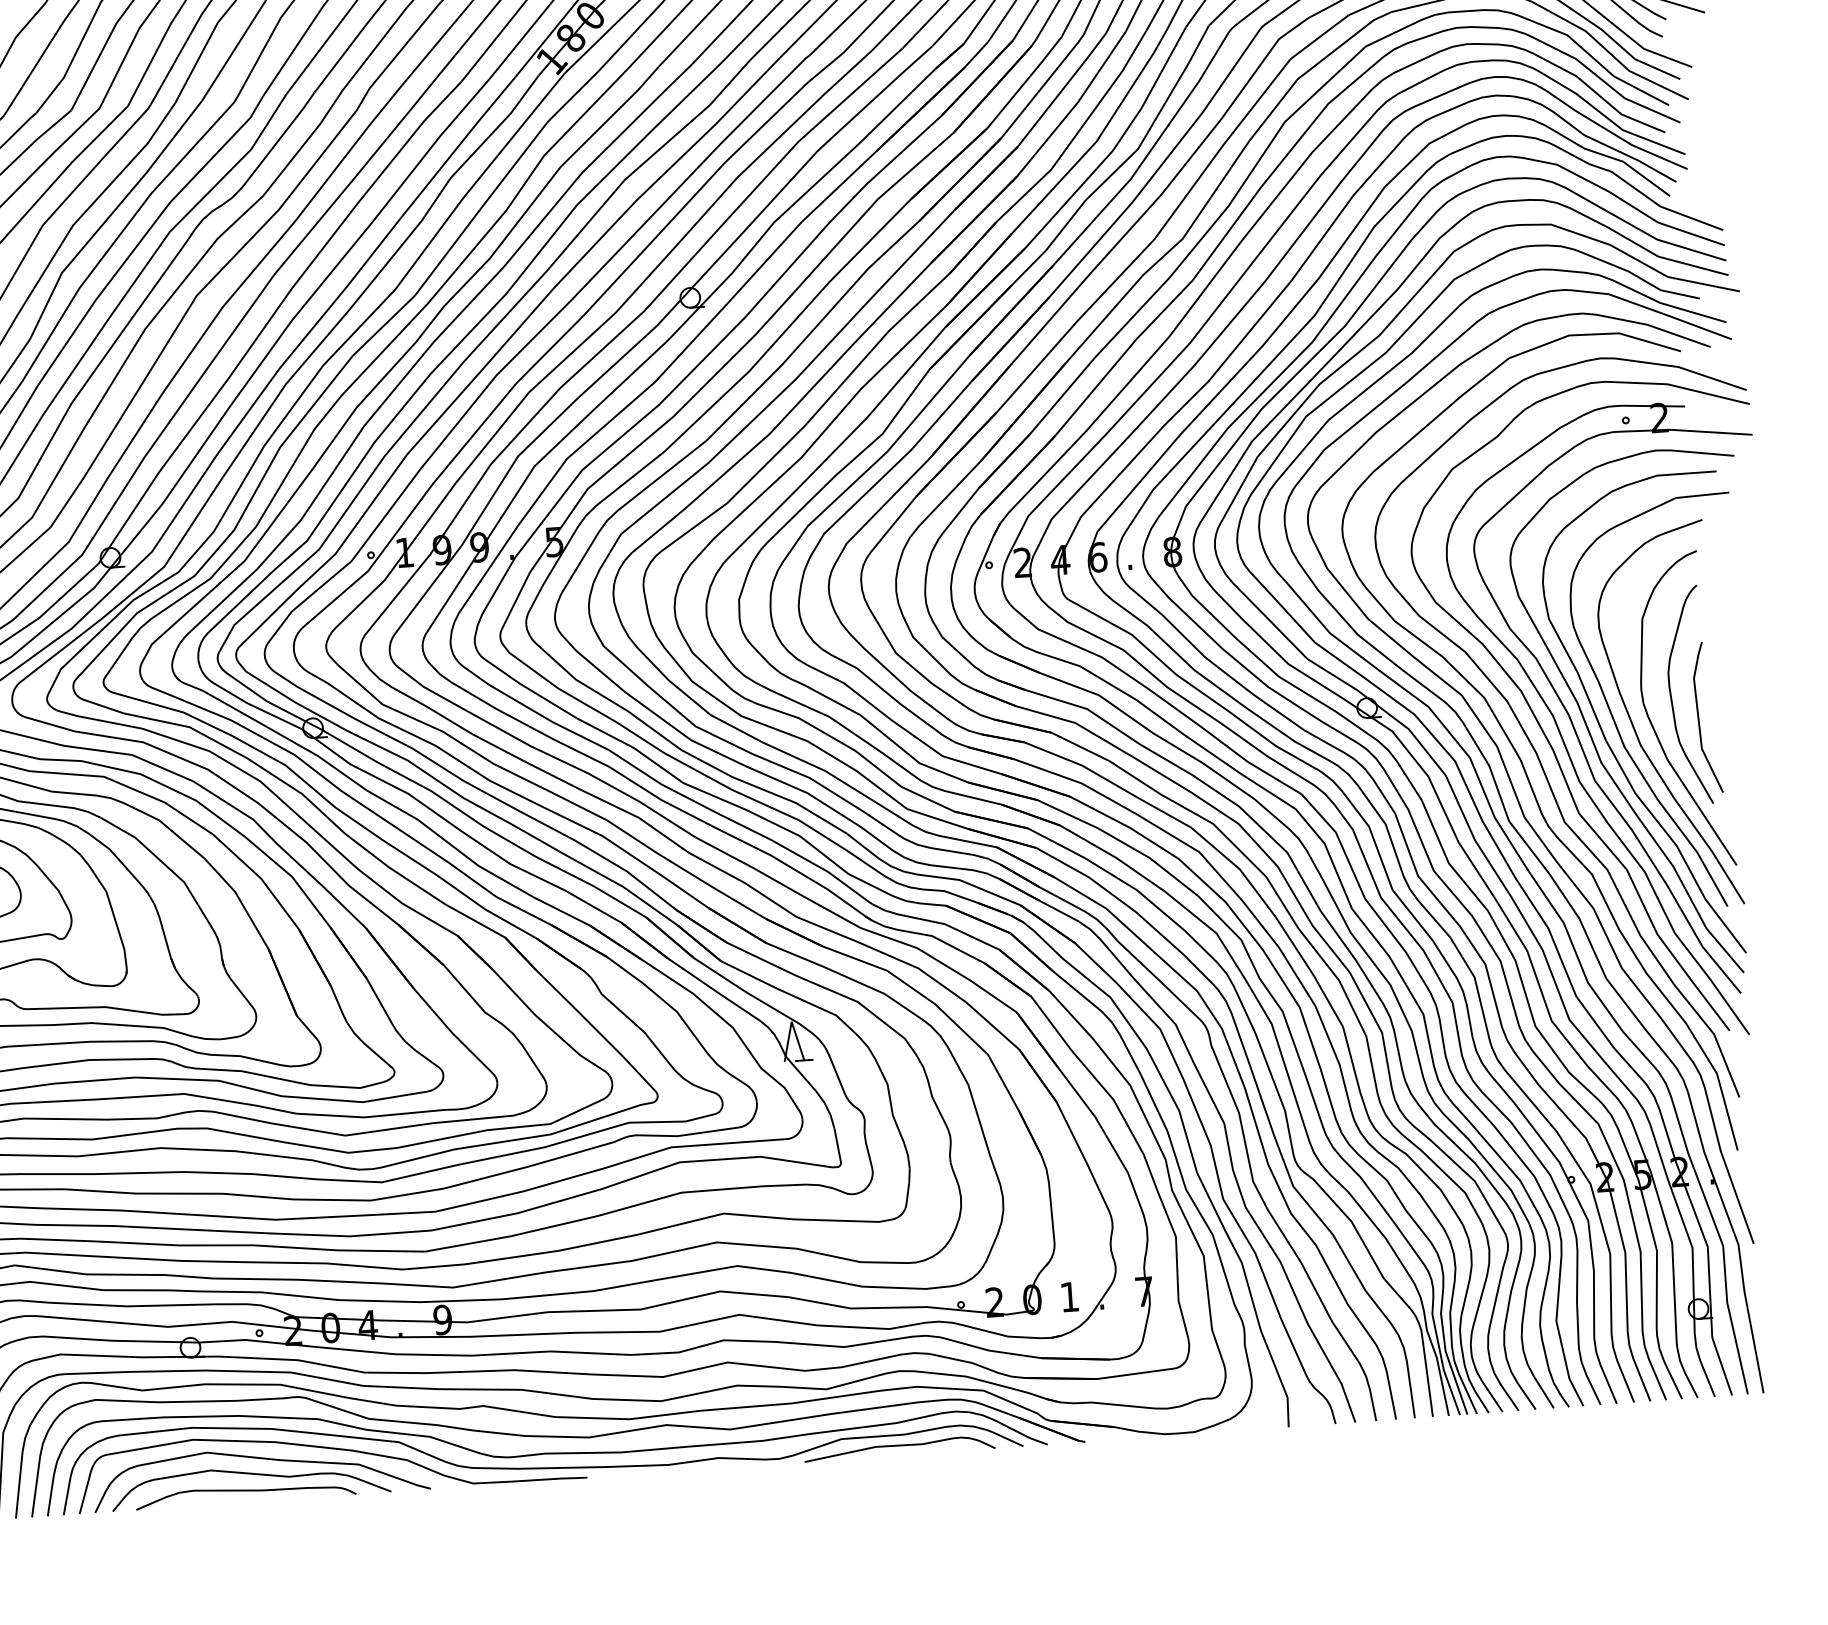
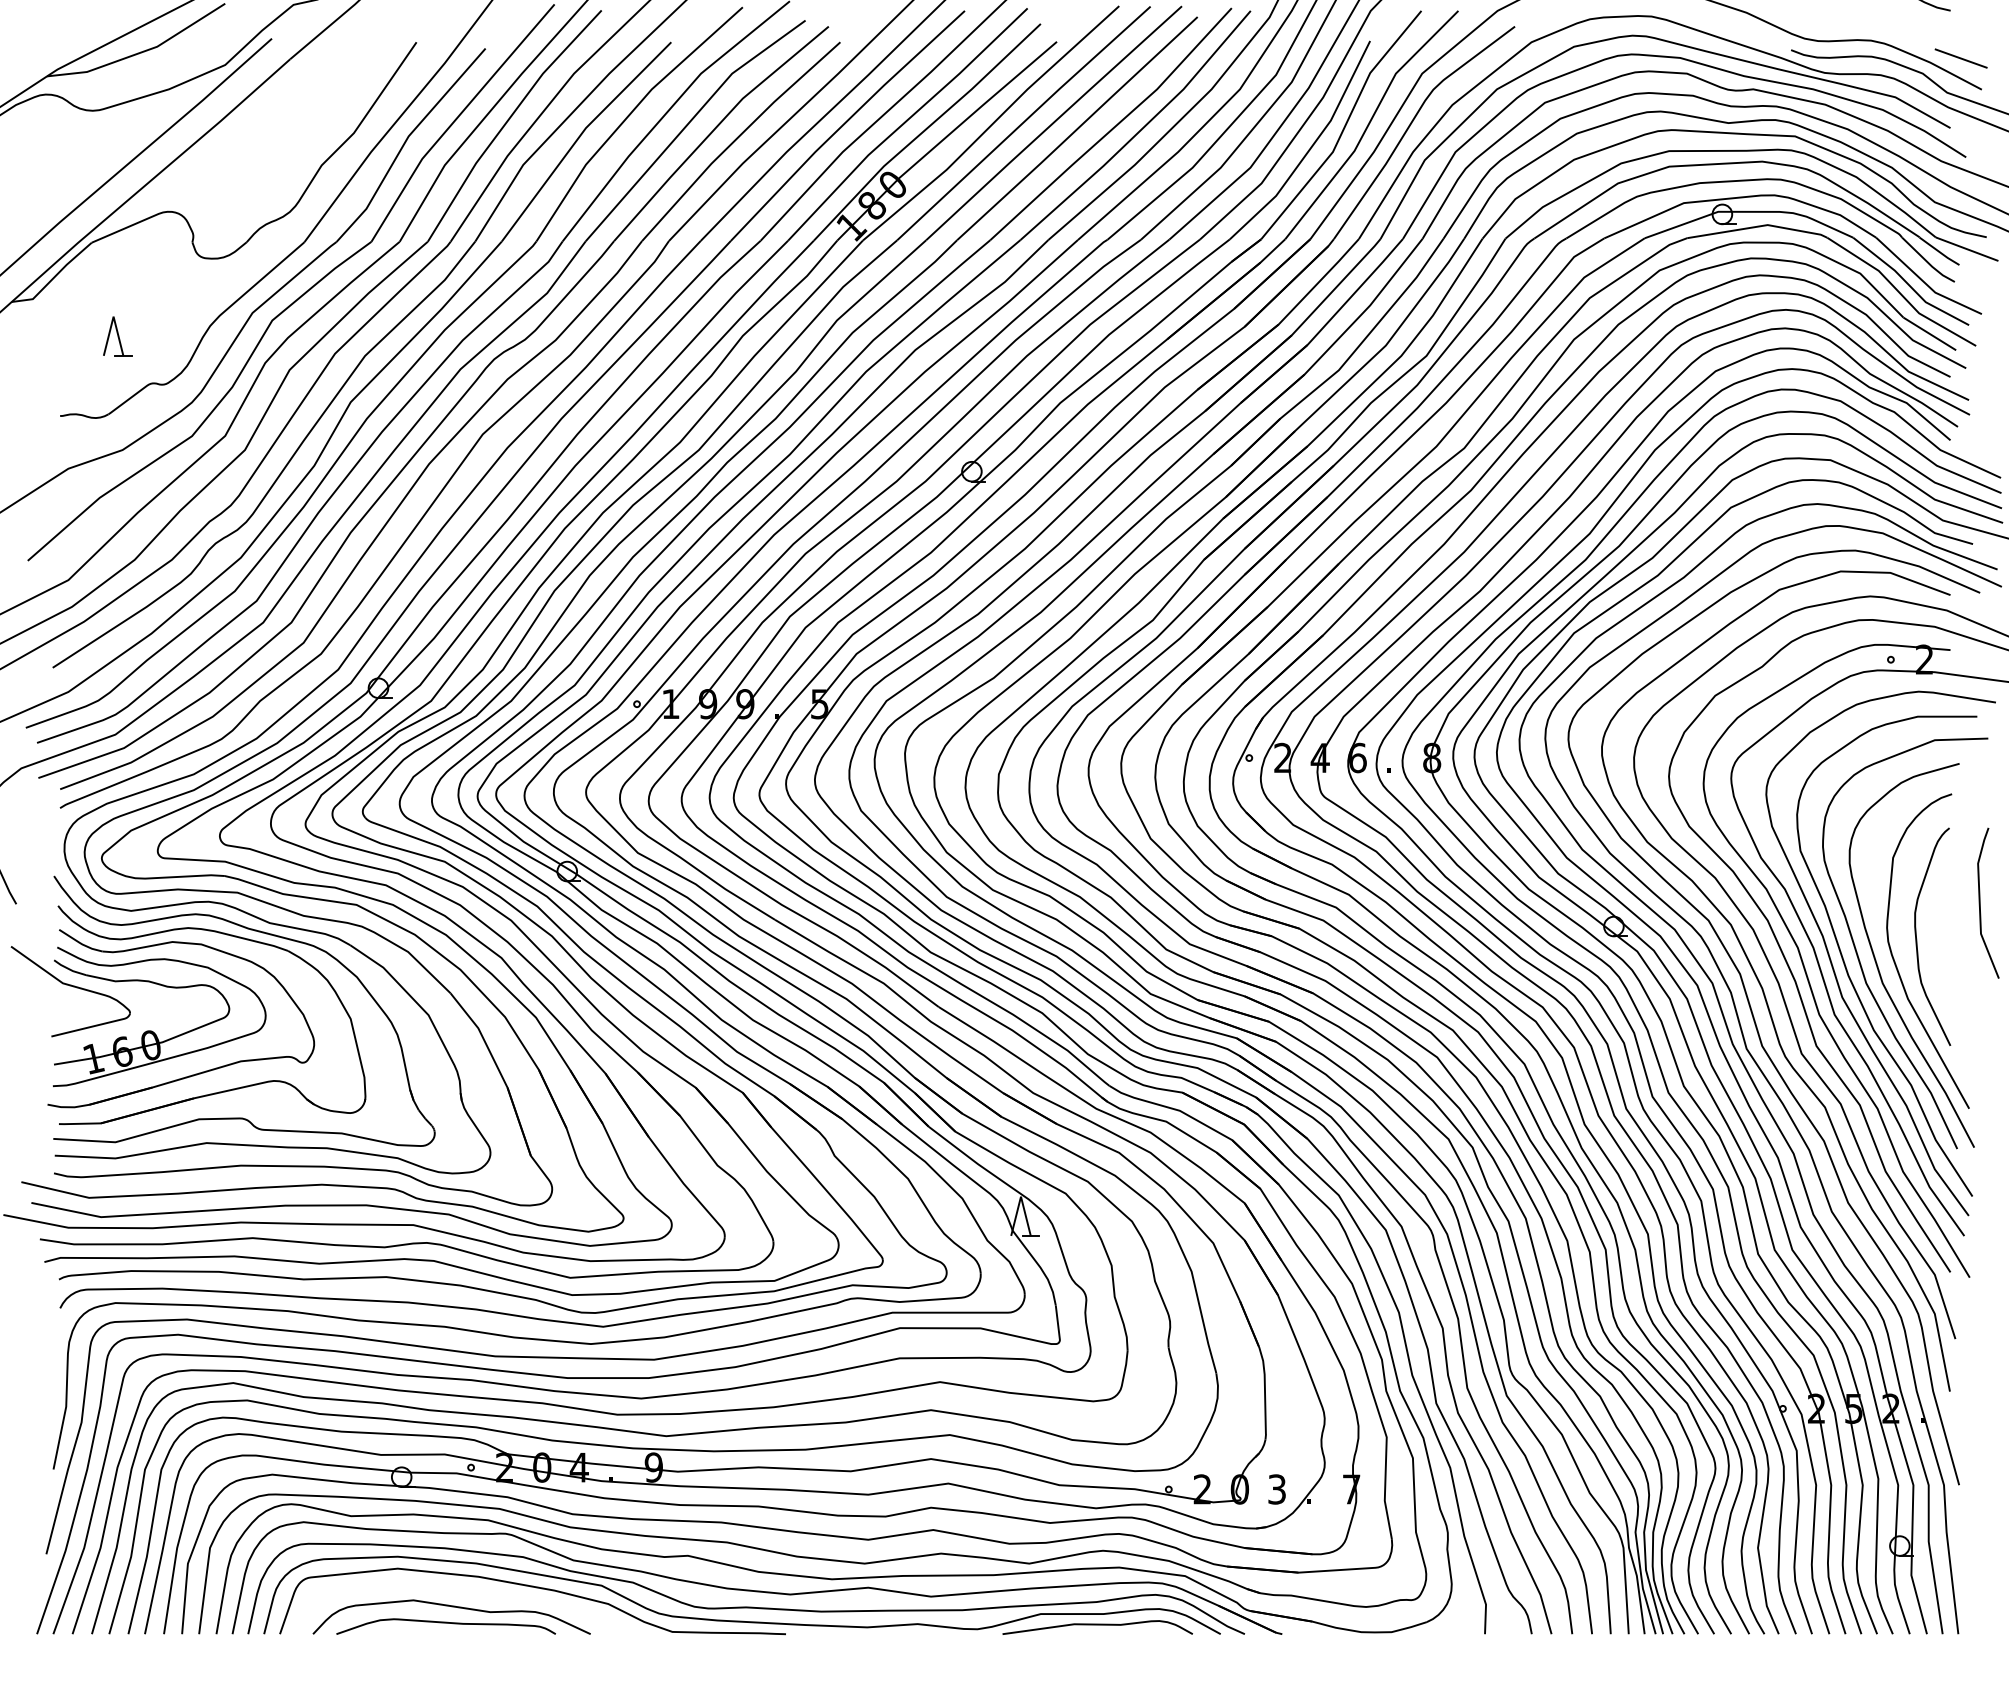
line: (1699, 717) -> (1980, 902), moved
text: (1069, 1297) -> (1276, 1489), 1 -> 3
curve: (263, 1459) -> (466, 1593), removed

